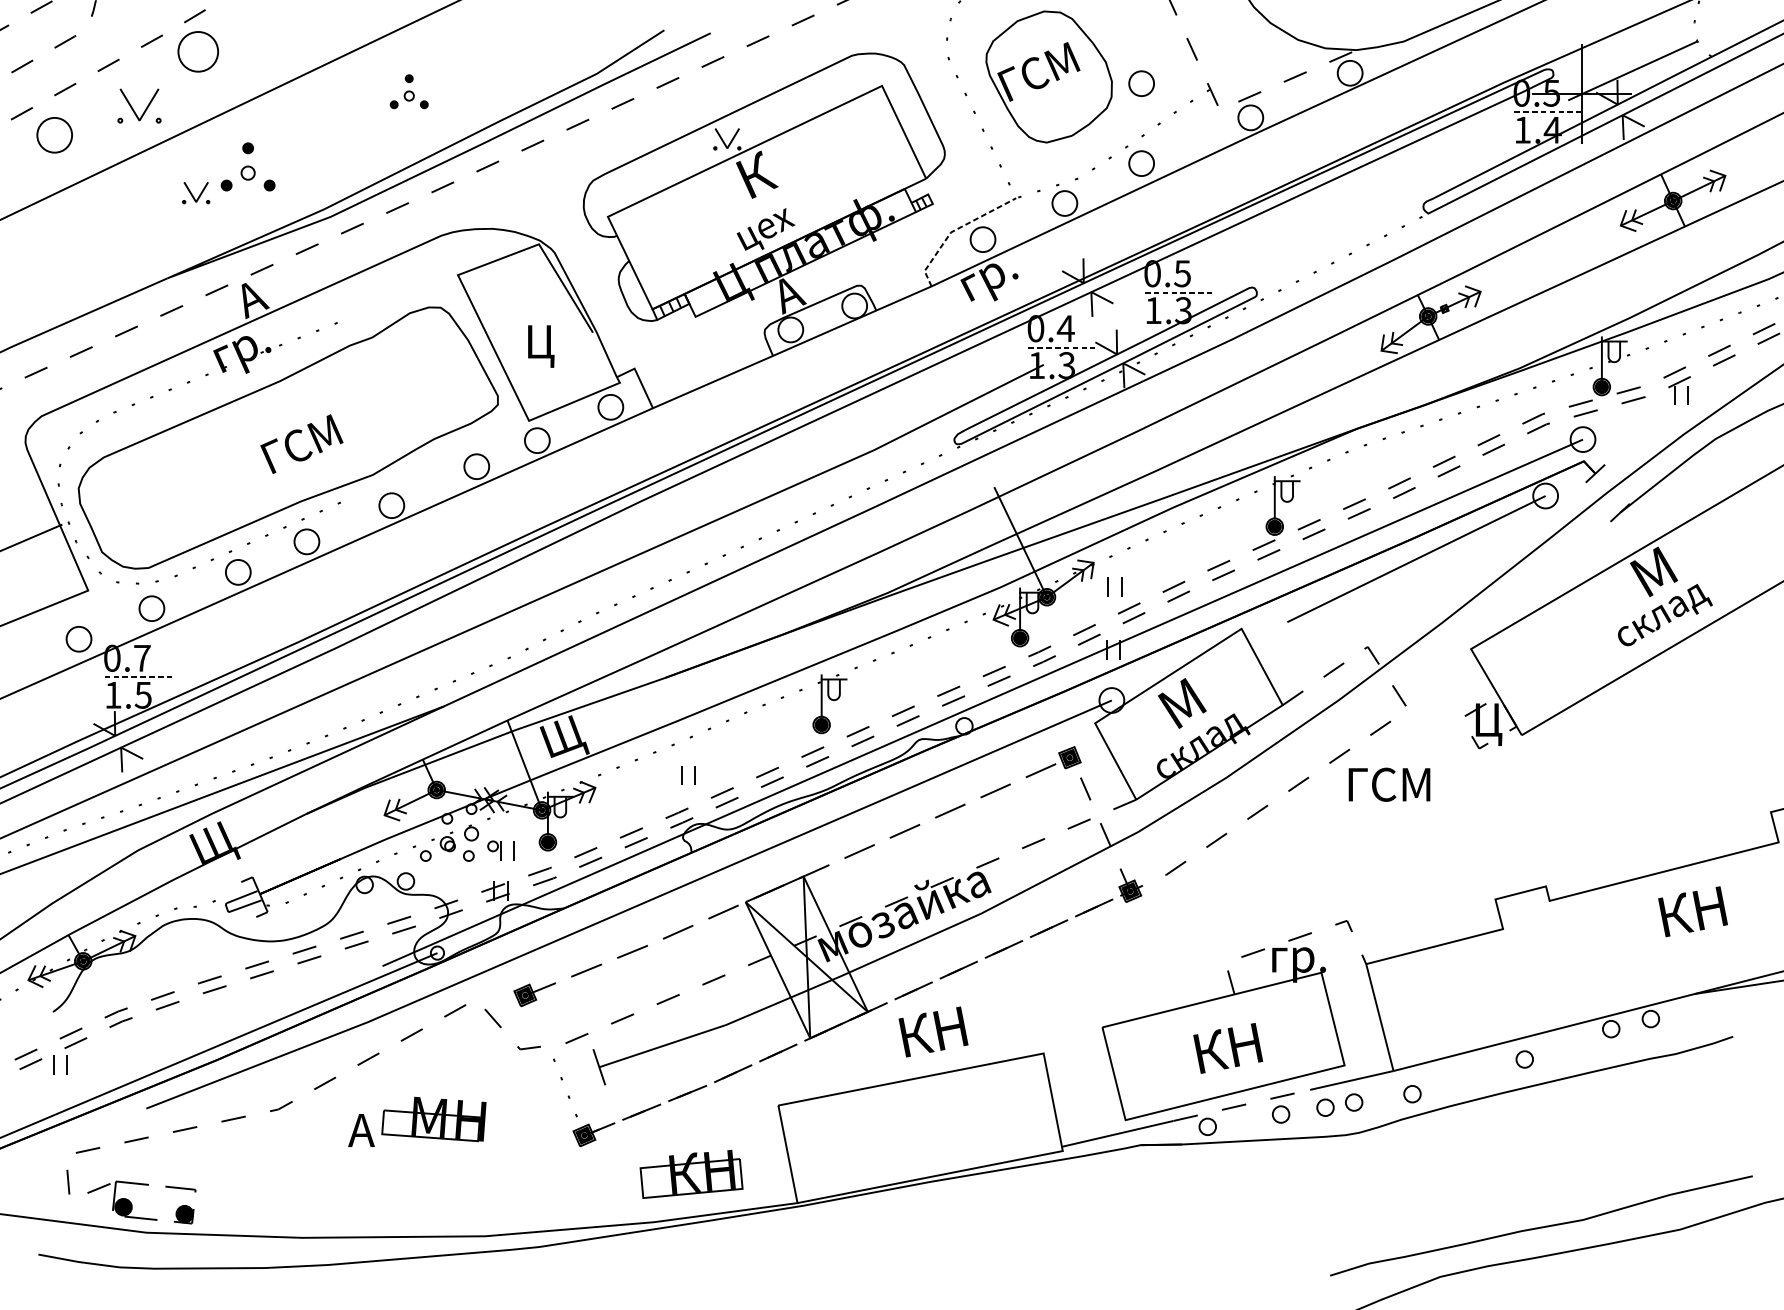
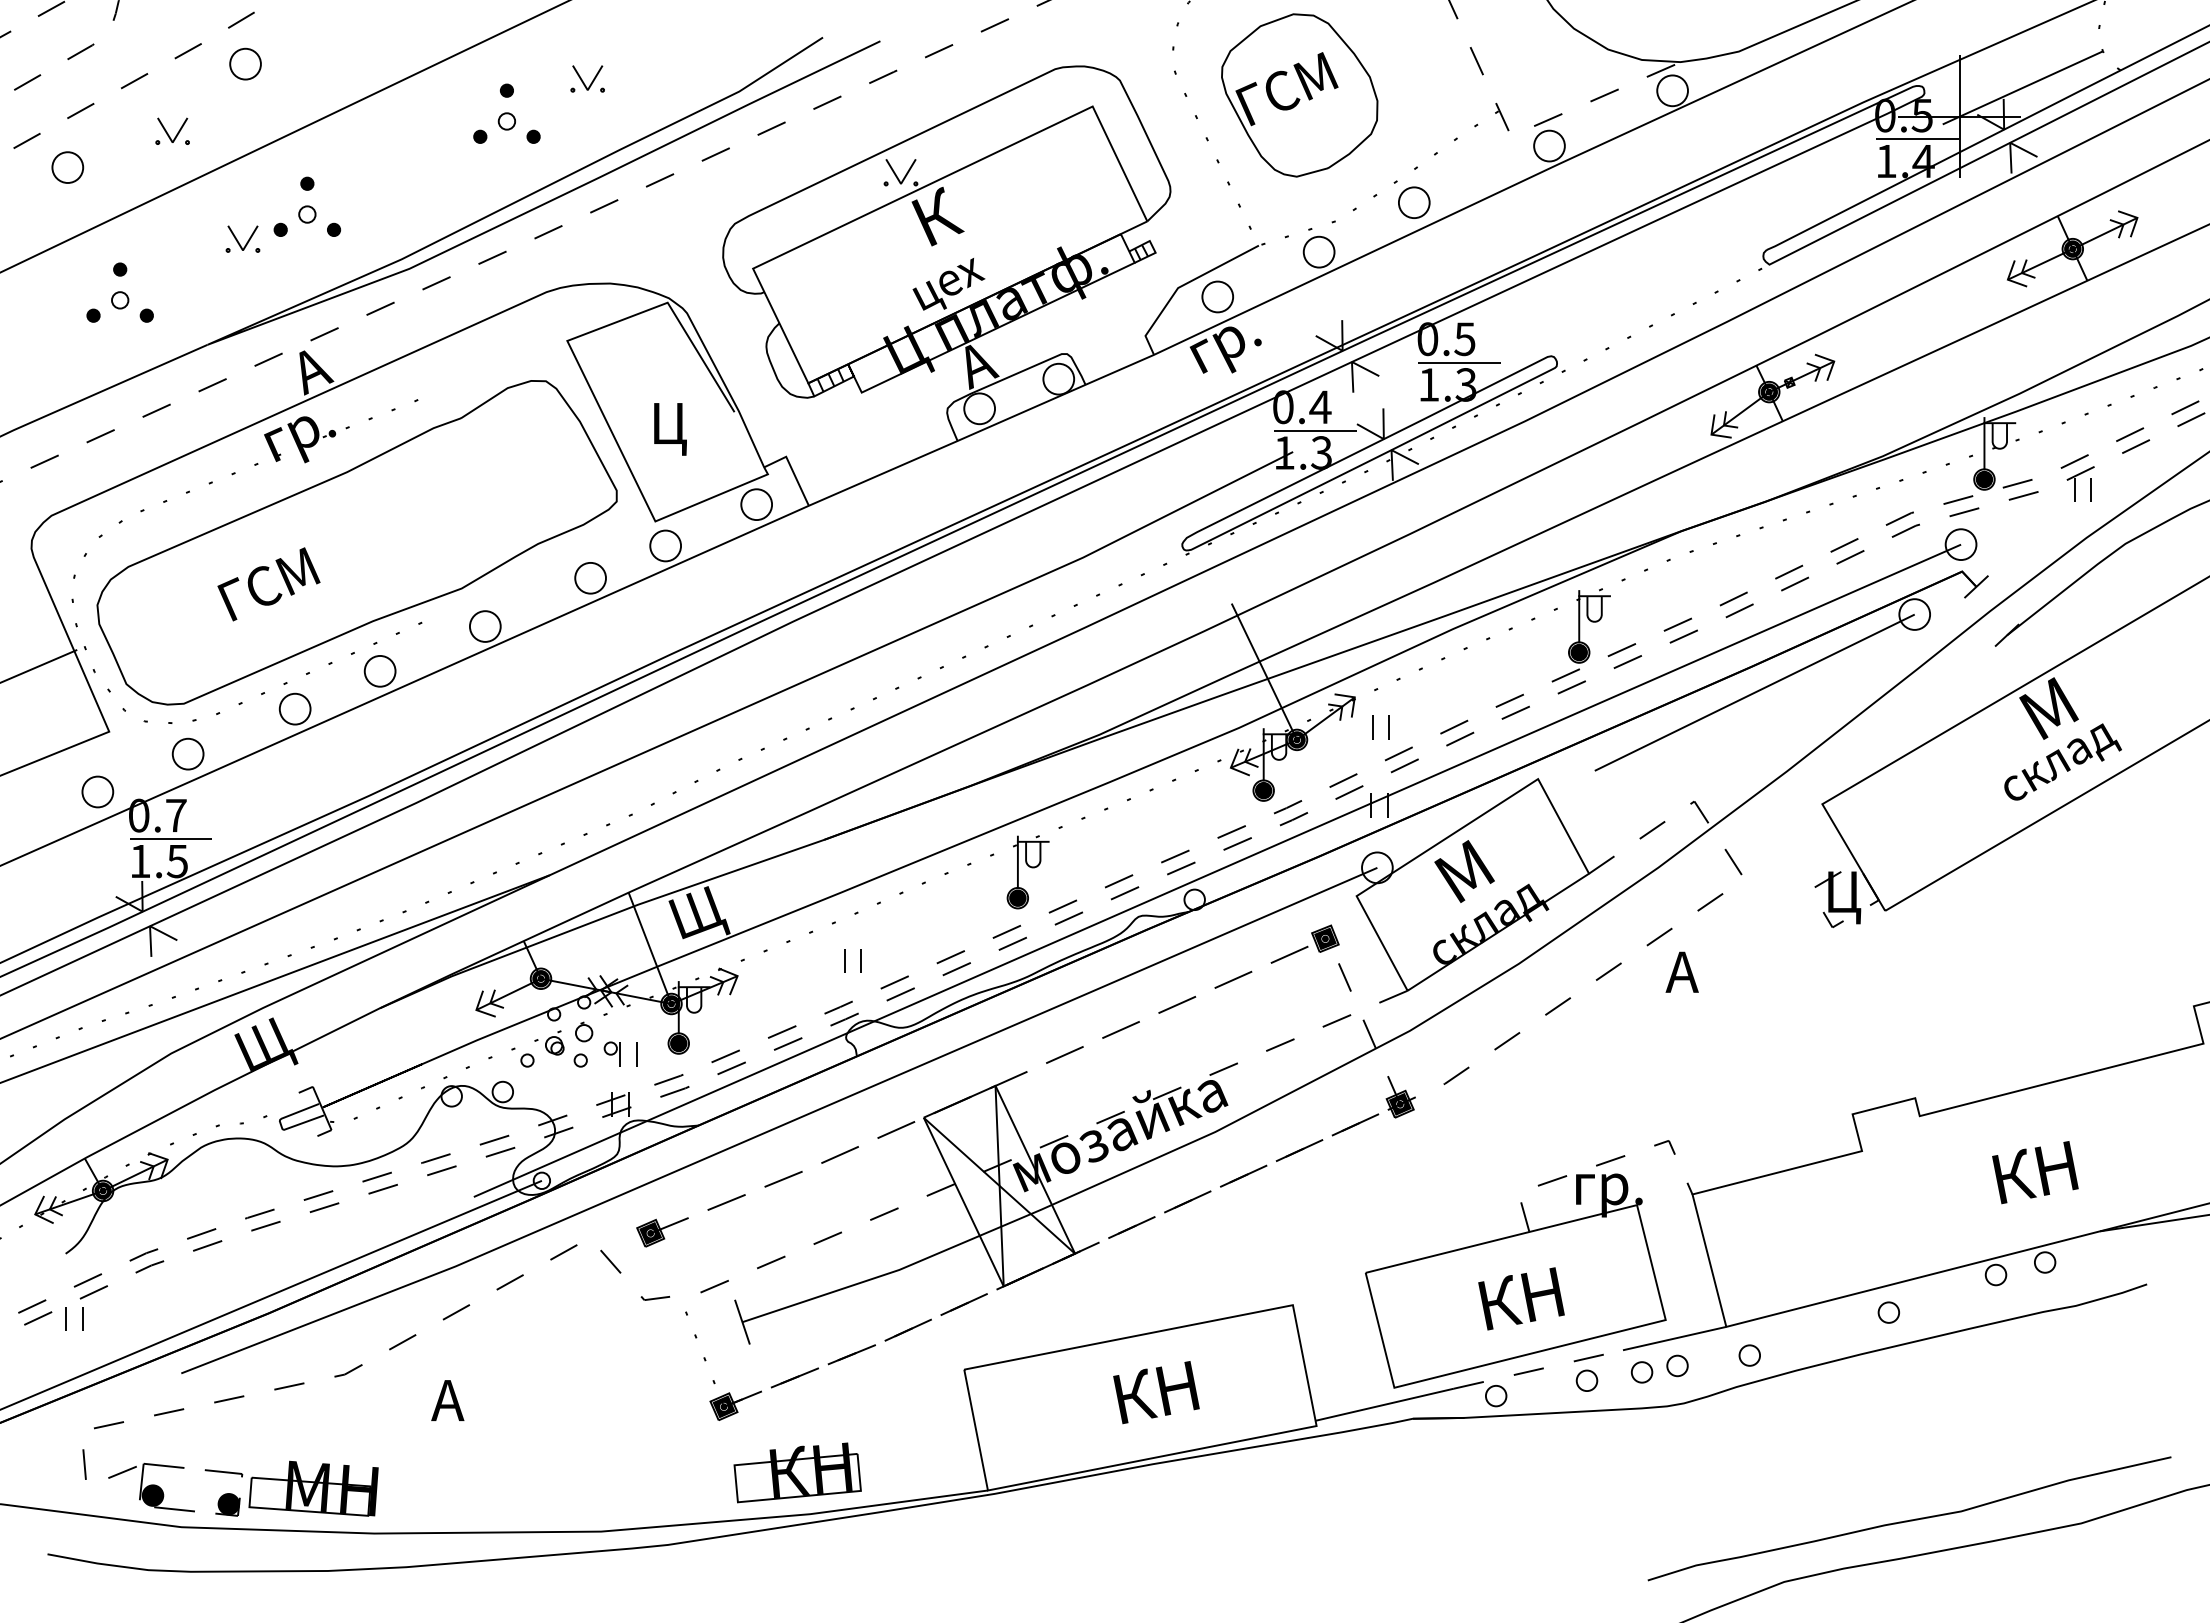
part: (198, 51) -> (245, 63), size x0.62
part: (474, 63) -> (587, 78), added
part: (1141, 83) -> (1414, 103), removed
part: (408, 91) -> (506, 113), size x1.43
part: (139, 105) -> (172, 130), size x0.62
line: (1547, 112) -> (1917, 139), dashed -> solid
part: (54, 135) -> (67, 167), size x0.71
line: (955, 230) -> (1183, 285), dashed -> solid
part: (96, 236) -> (119, 292), added
line: (1178, 292) -> (1460, 362), dashed -> solid
line: (1061, 347) -> (1315, 430), dashed -> solid
text: (301, 444) -> (268, 584), moved
line: (138, 677) -> (171, 839), dashed -> solid
text: (1387, 784) -> (1718, 972), ГСМ -> А
text: (1693, 911) -> (2035, 1172), moved
text: (933, 1031) -> (1156, 1392), moved
part: (433, 1119) -> (313, 1488), moved
part: (691, 1174) -> (797, 1472), moved

